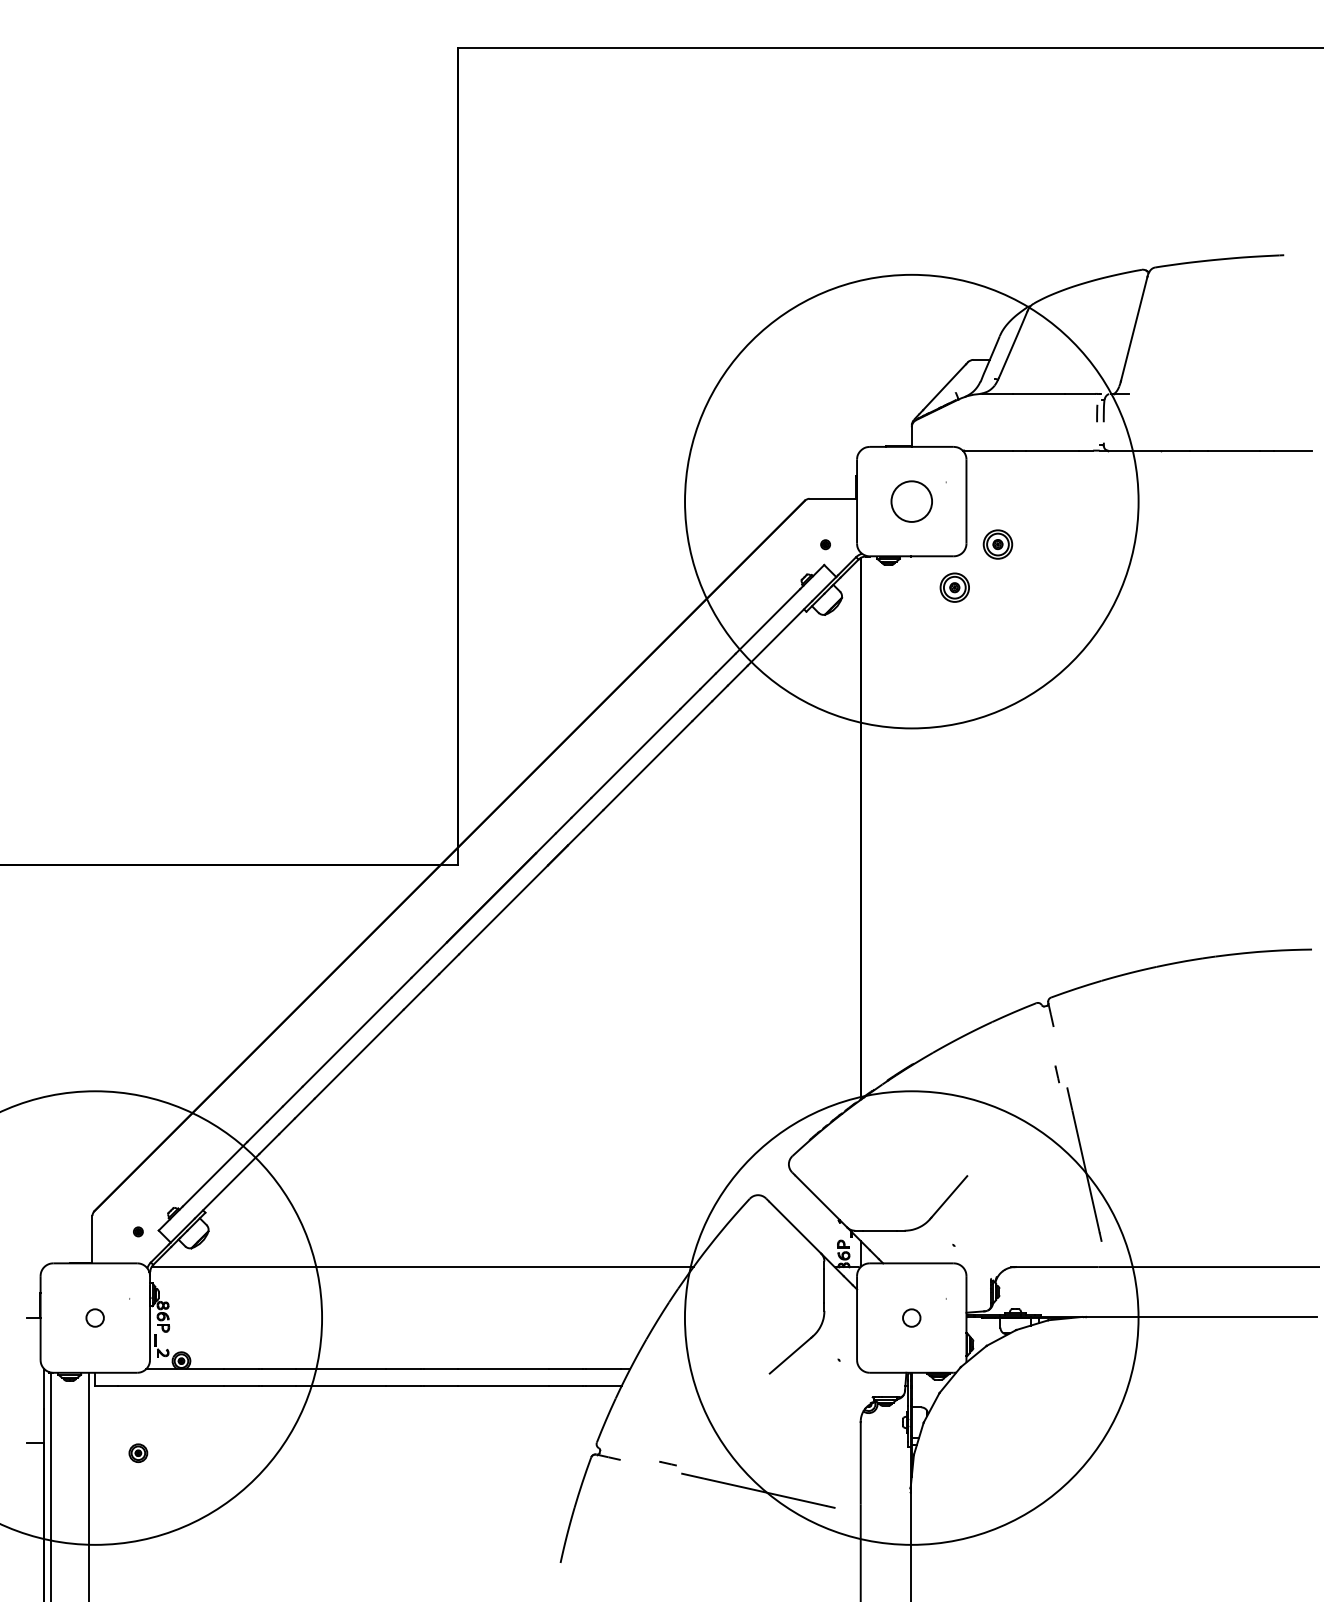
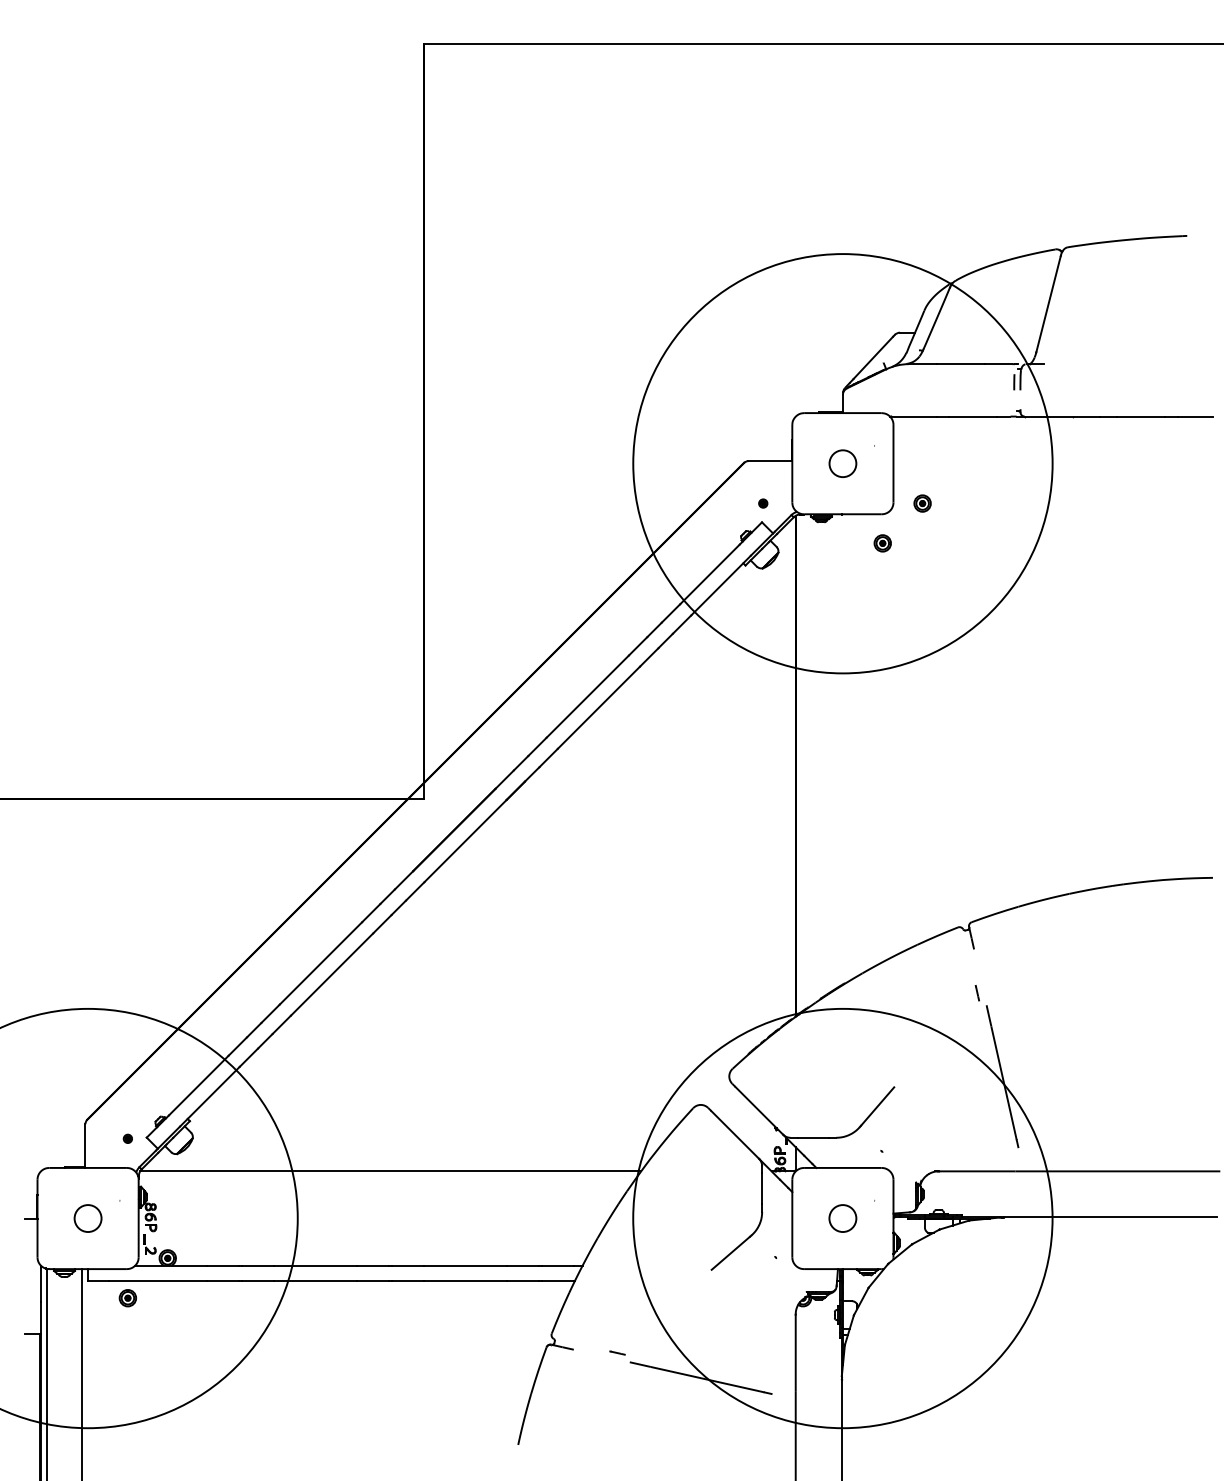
circle: (911, 501) -> (842, 463), size x0.71
part: (997, 544) -> (922, 503), size x0.62
part: (954, 587) -> (882, 543), size x0.62
circle: (94, 1317) -> (87, 1218), size x1.67
circle: (911, 1317) -> (842, 1218), size x1.67
part: (138, 1452) -> (128, 1297), moved

